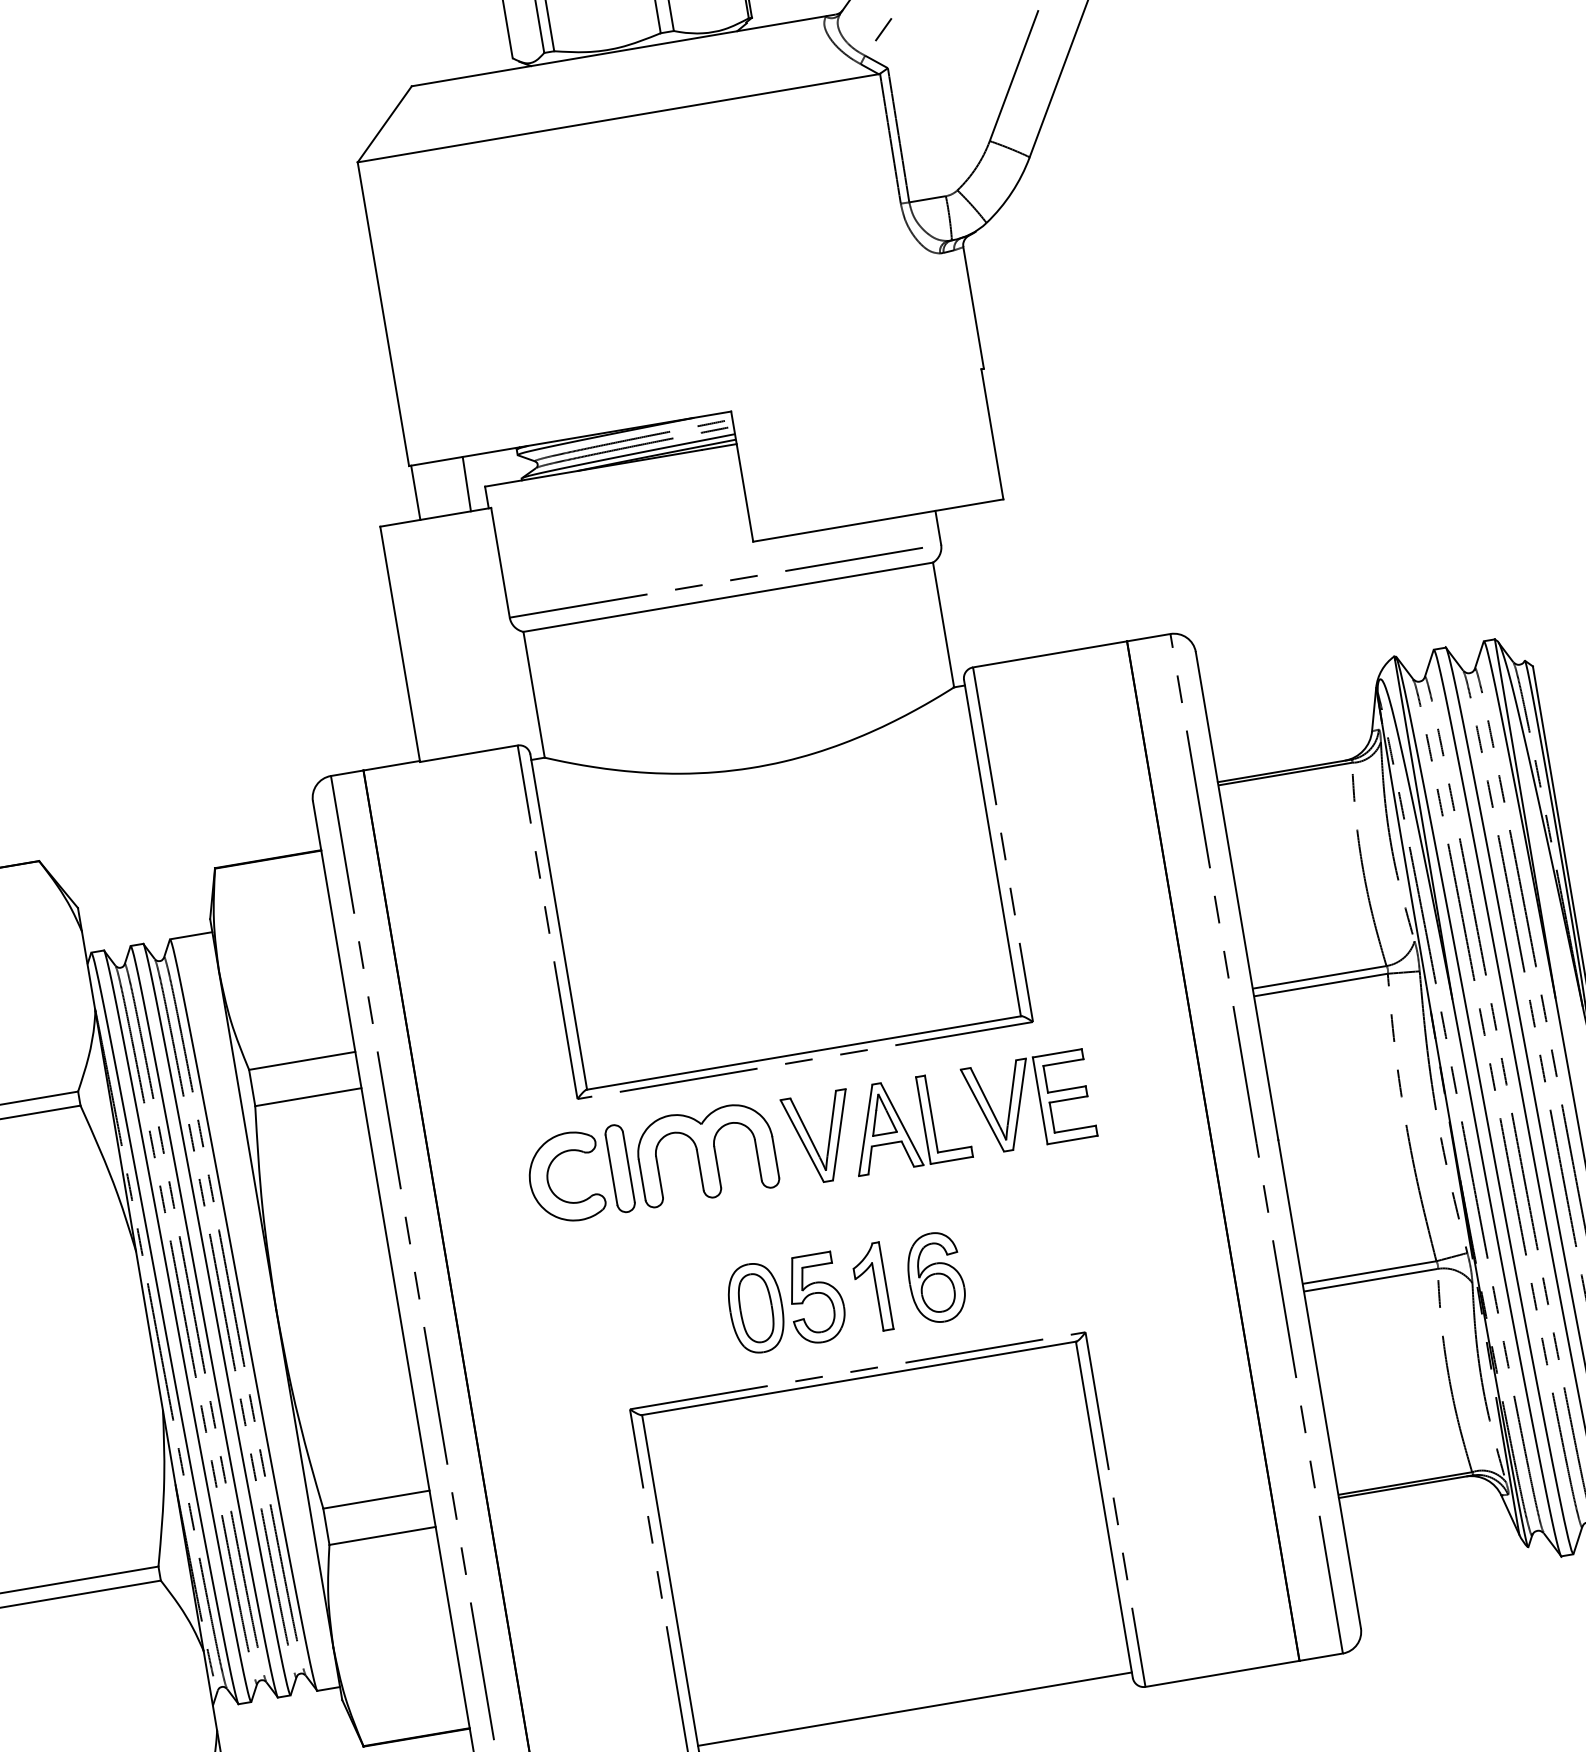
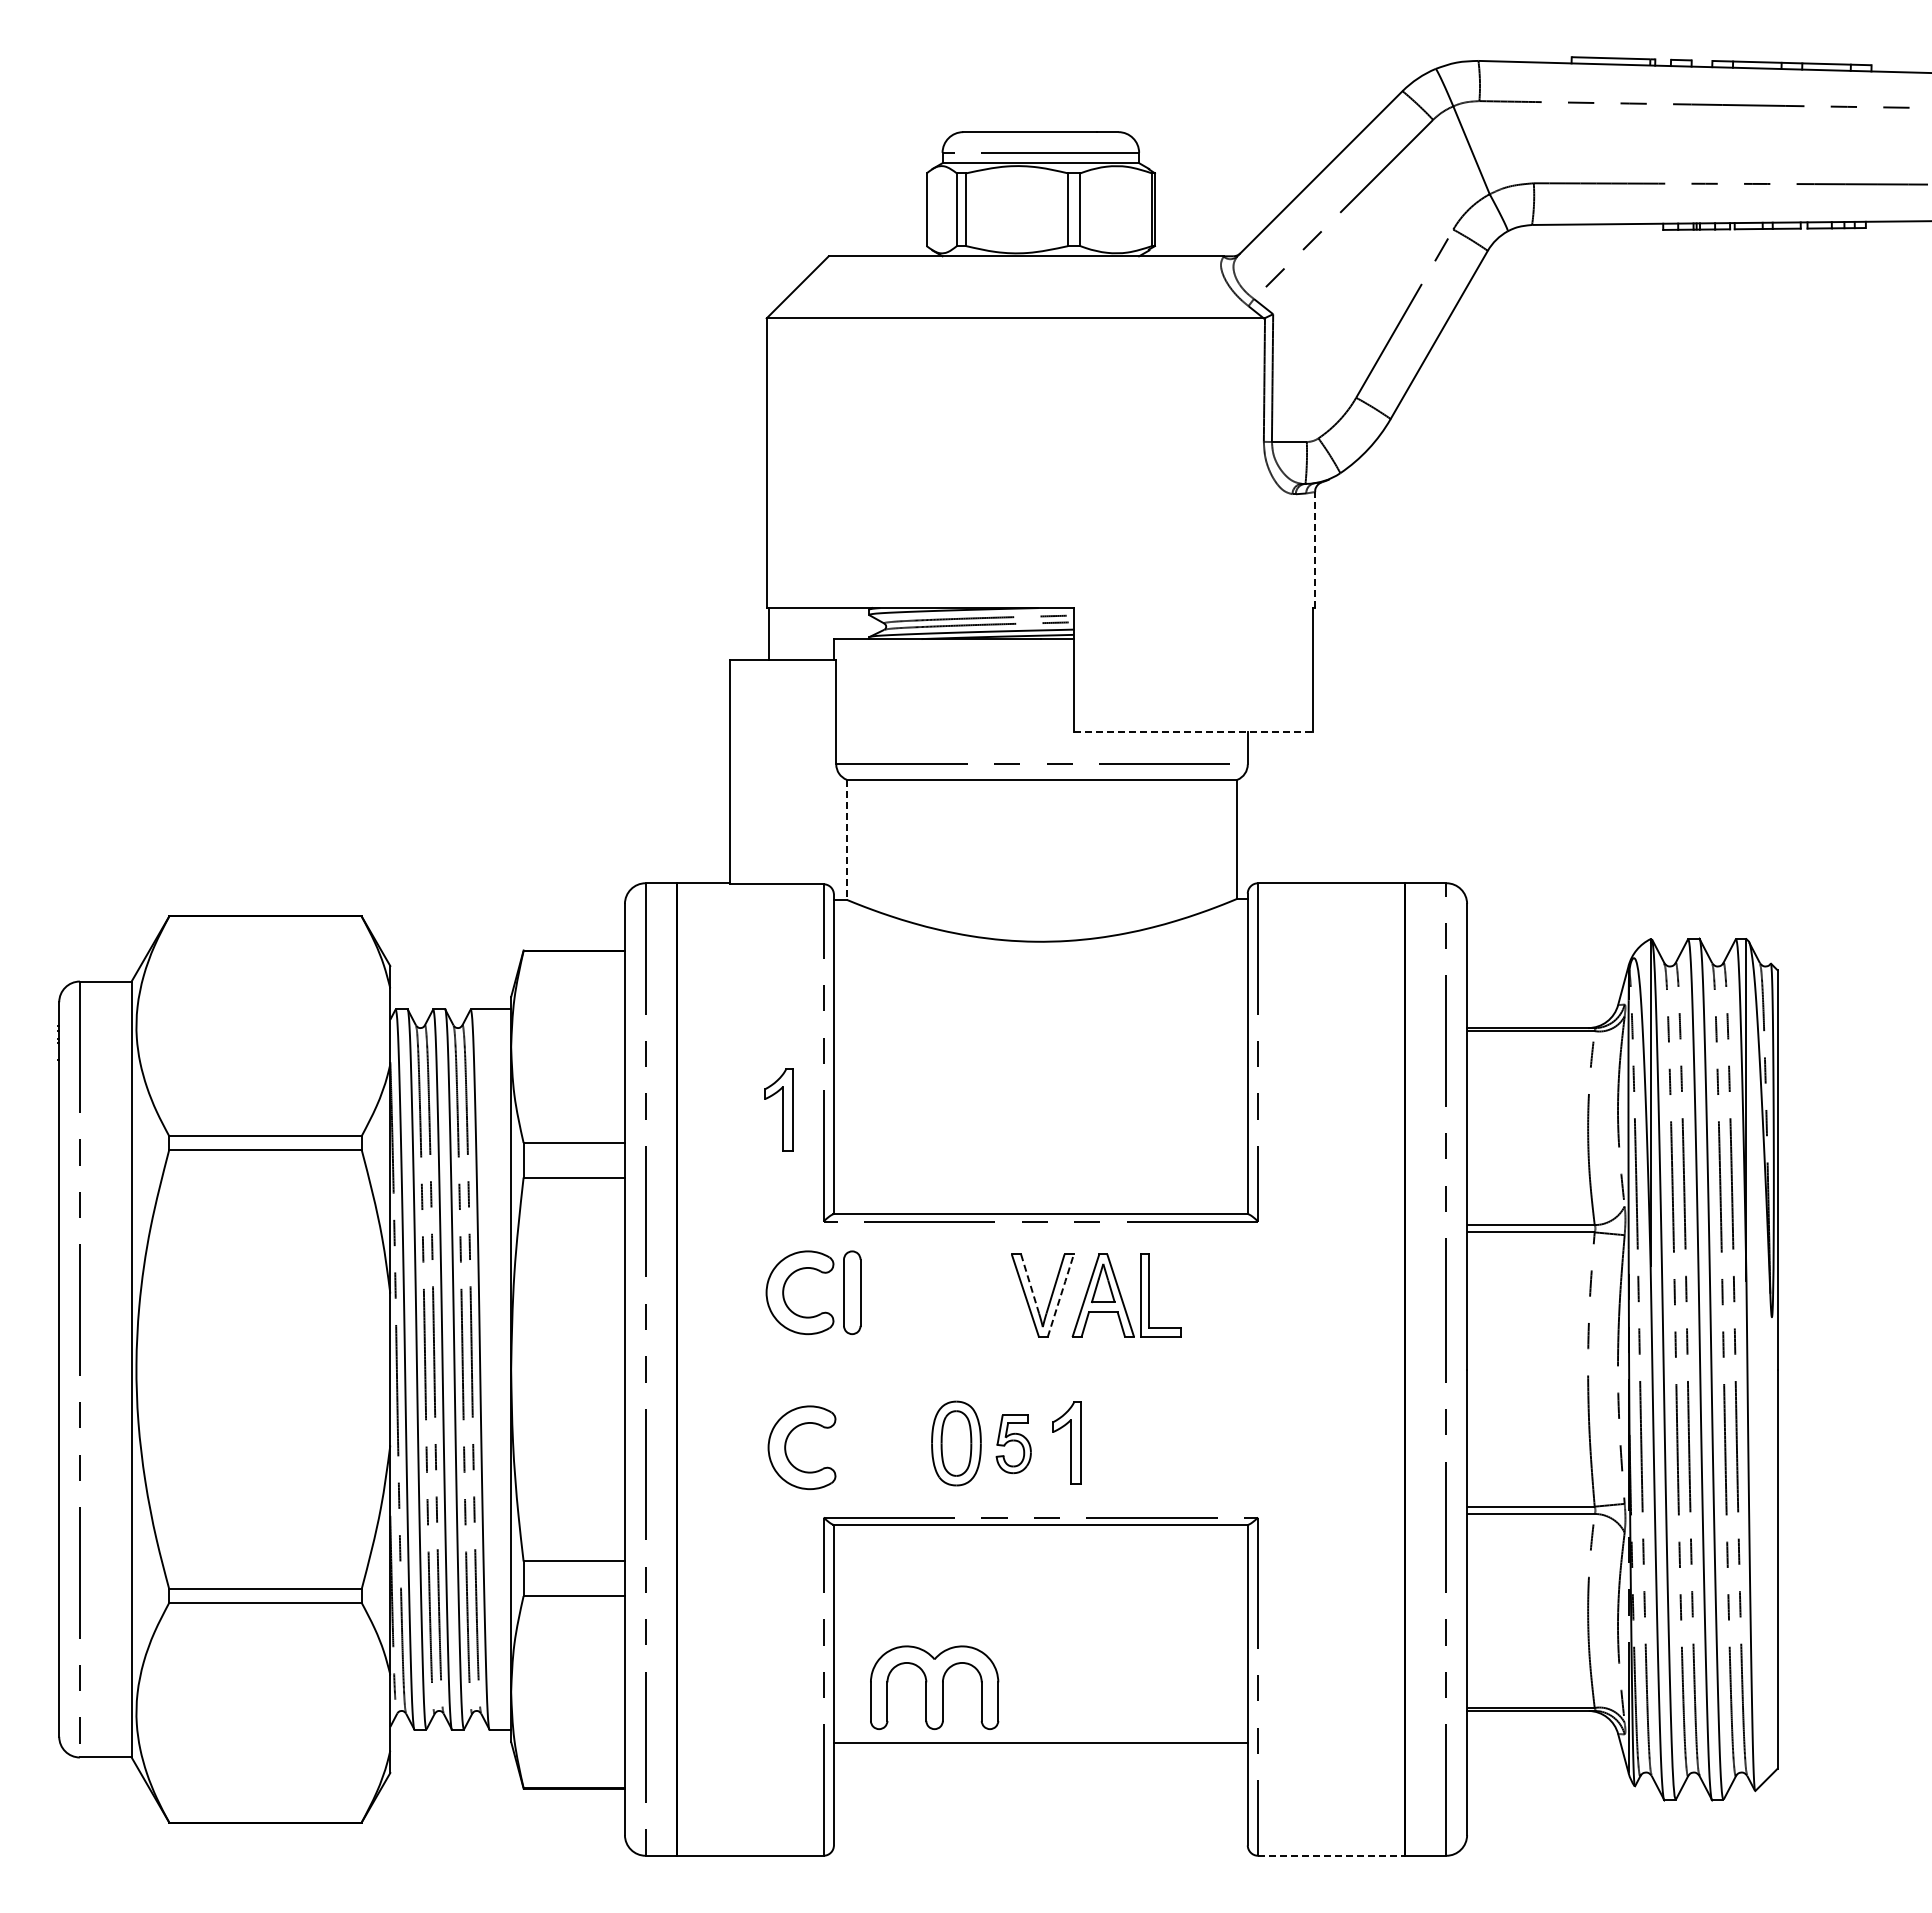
line: (974, 308) -> (1315, 550), solid -> dashed
line: (465, 483) -> (816, 633), removed
line: (878, 520) -> (1193, 732), solid -> dashed
line: (533, 695) -> (846, 840), solid -> dashed
part: (510, 989) -> (778, 1109), added
part: (1021, 1102) -> (1234, 1294), removed
line: (804, 1127) -> (1029, 1283), solid -> dashed
line: (838, 1134) -> (1060, 1295), solid -> dashed
part: (706, 1153) -> (934, 1687), moved
part: (935, 1277) -> (1127, 1443), removed
part: (816, 1299) -> (1013, 1444), size x0.7
part: (578, 1341) -> (786, 1446), added
line: (1223, 1673) -> (1332, 1855), solid -> dashed
line: (914, 1709) -> (1040, 1743), moved

